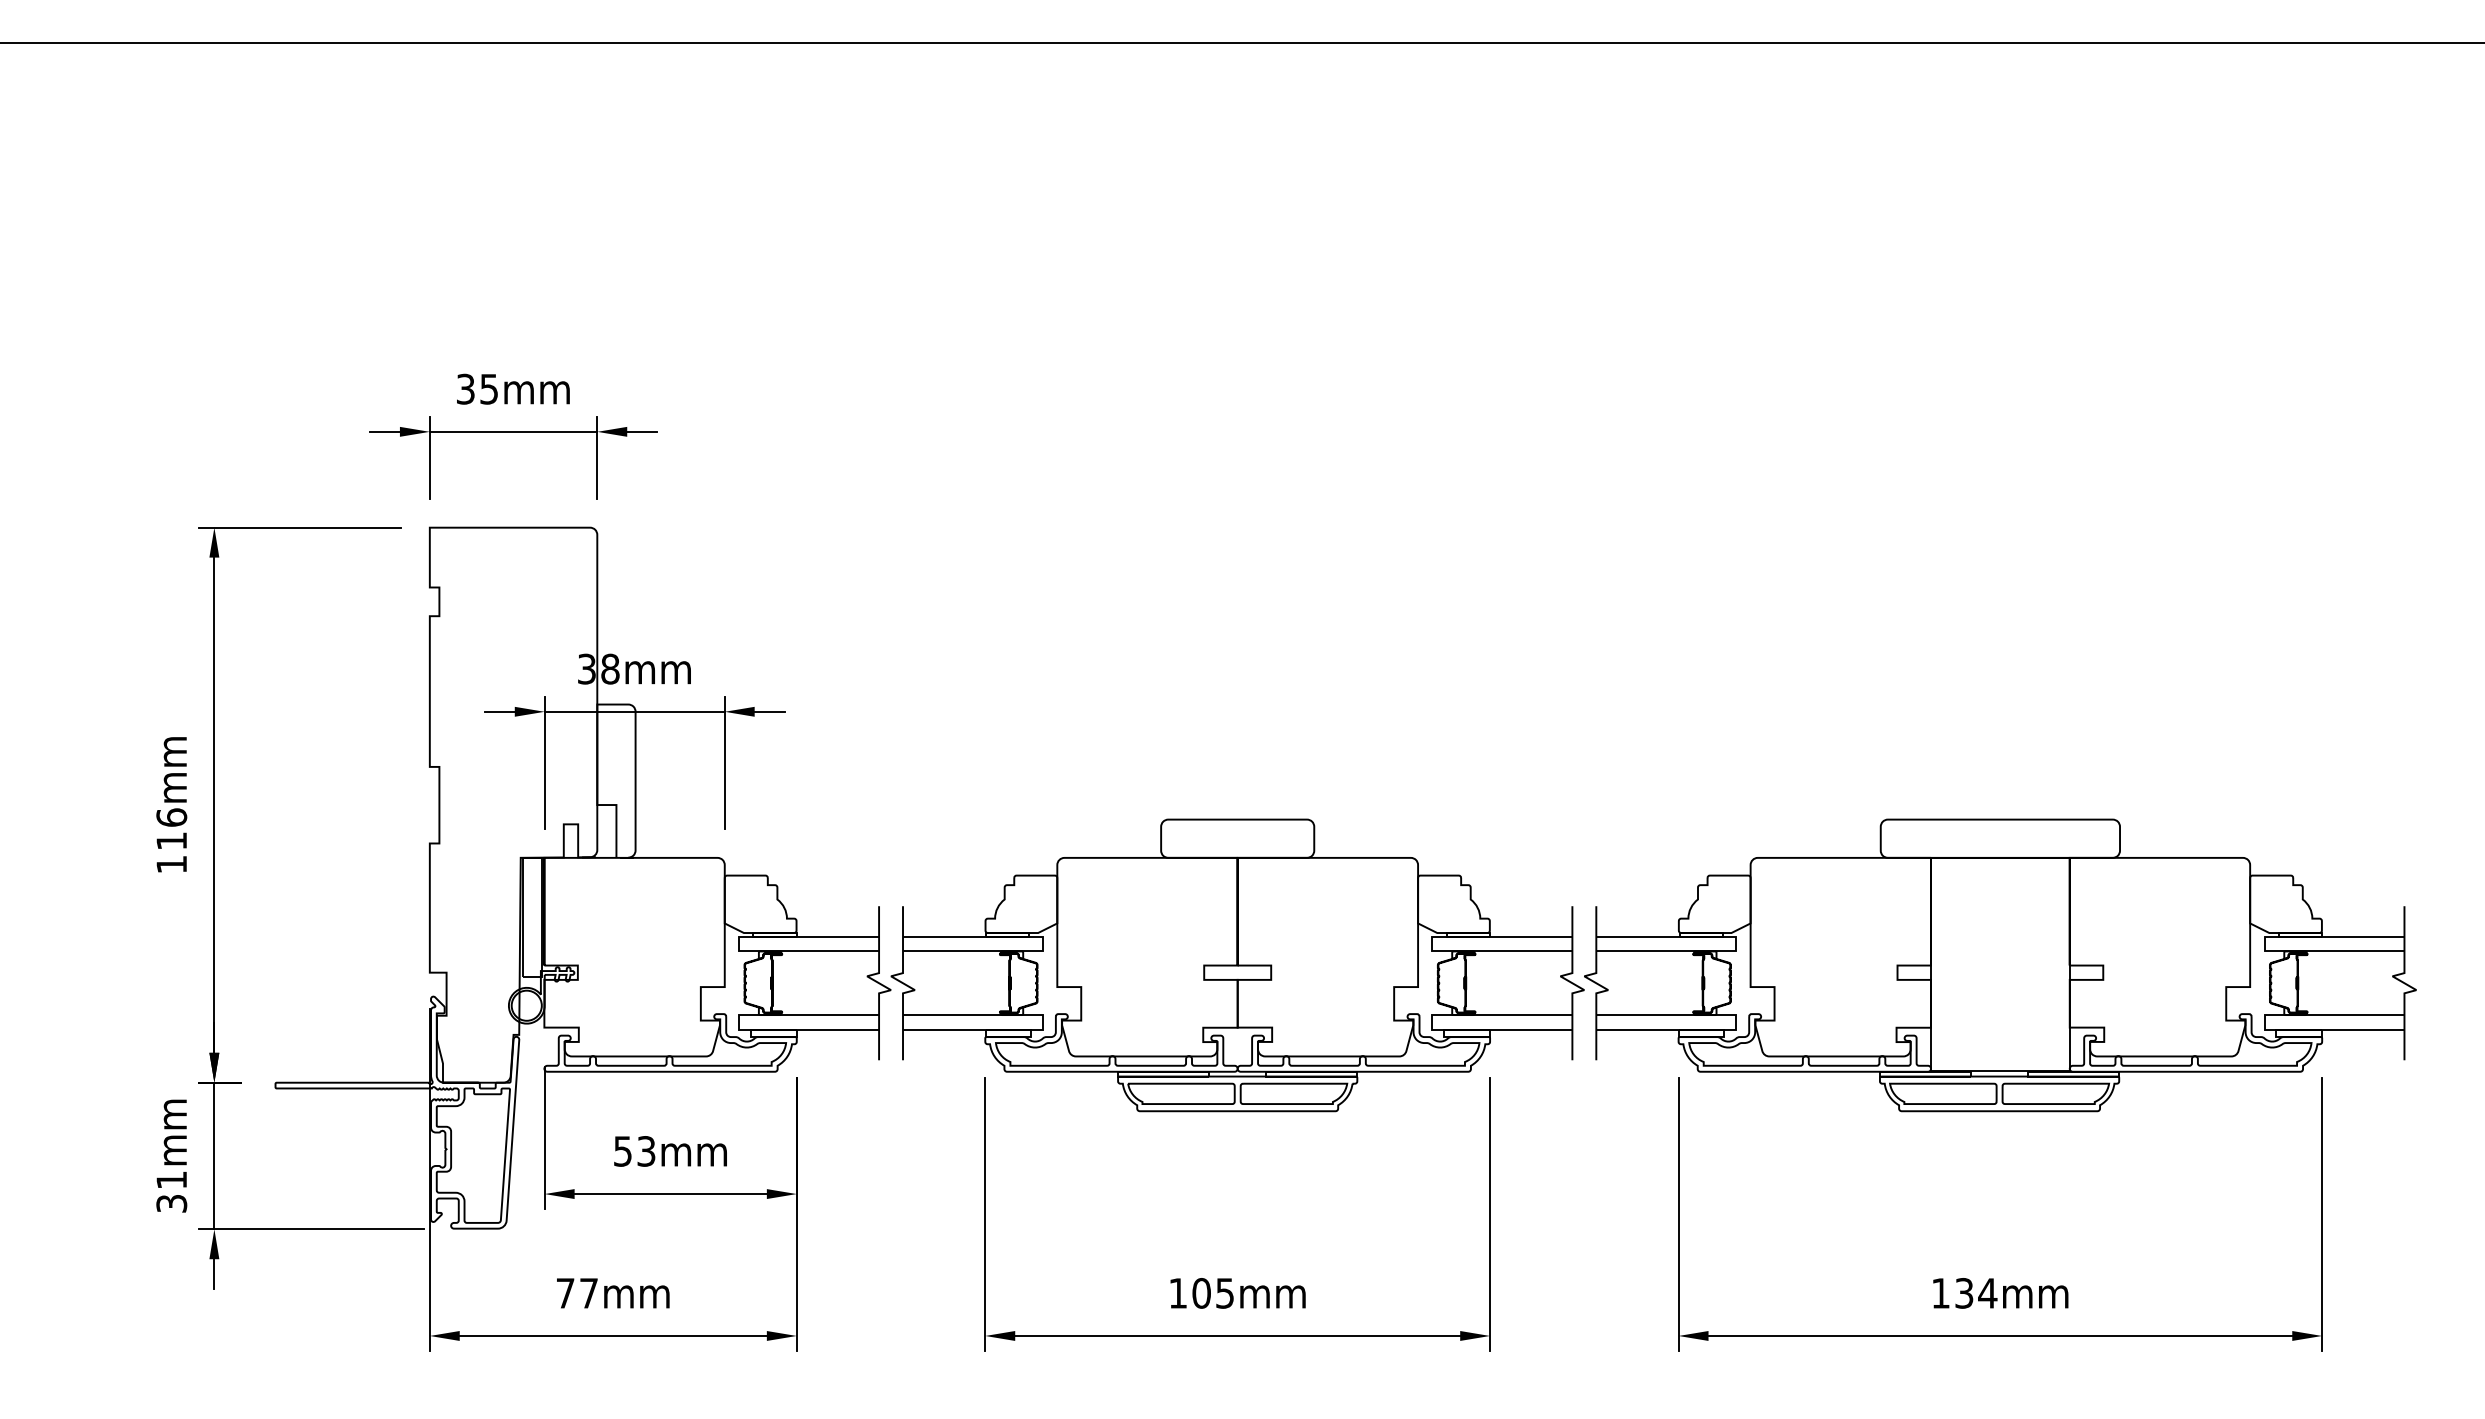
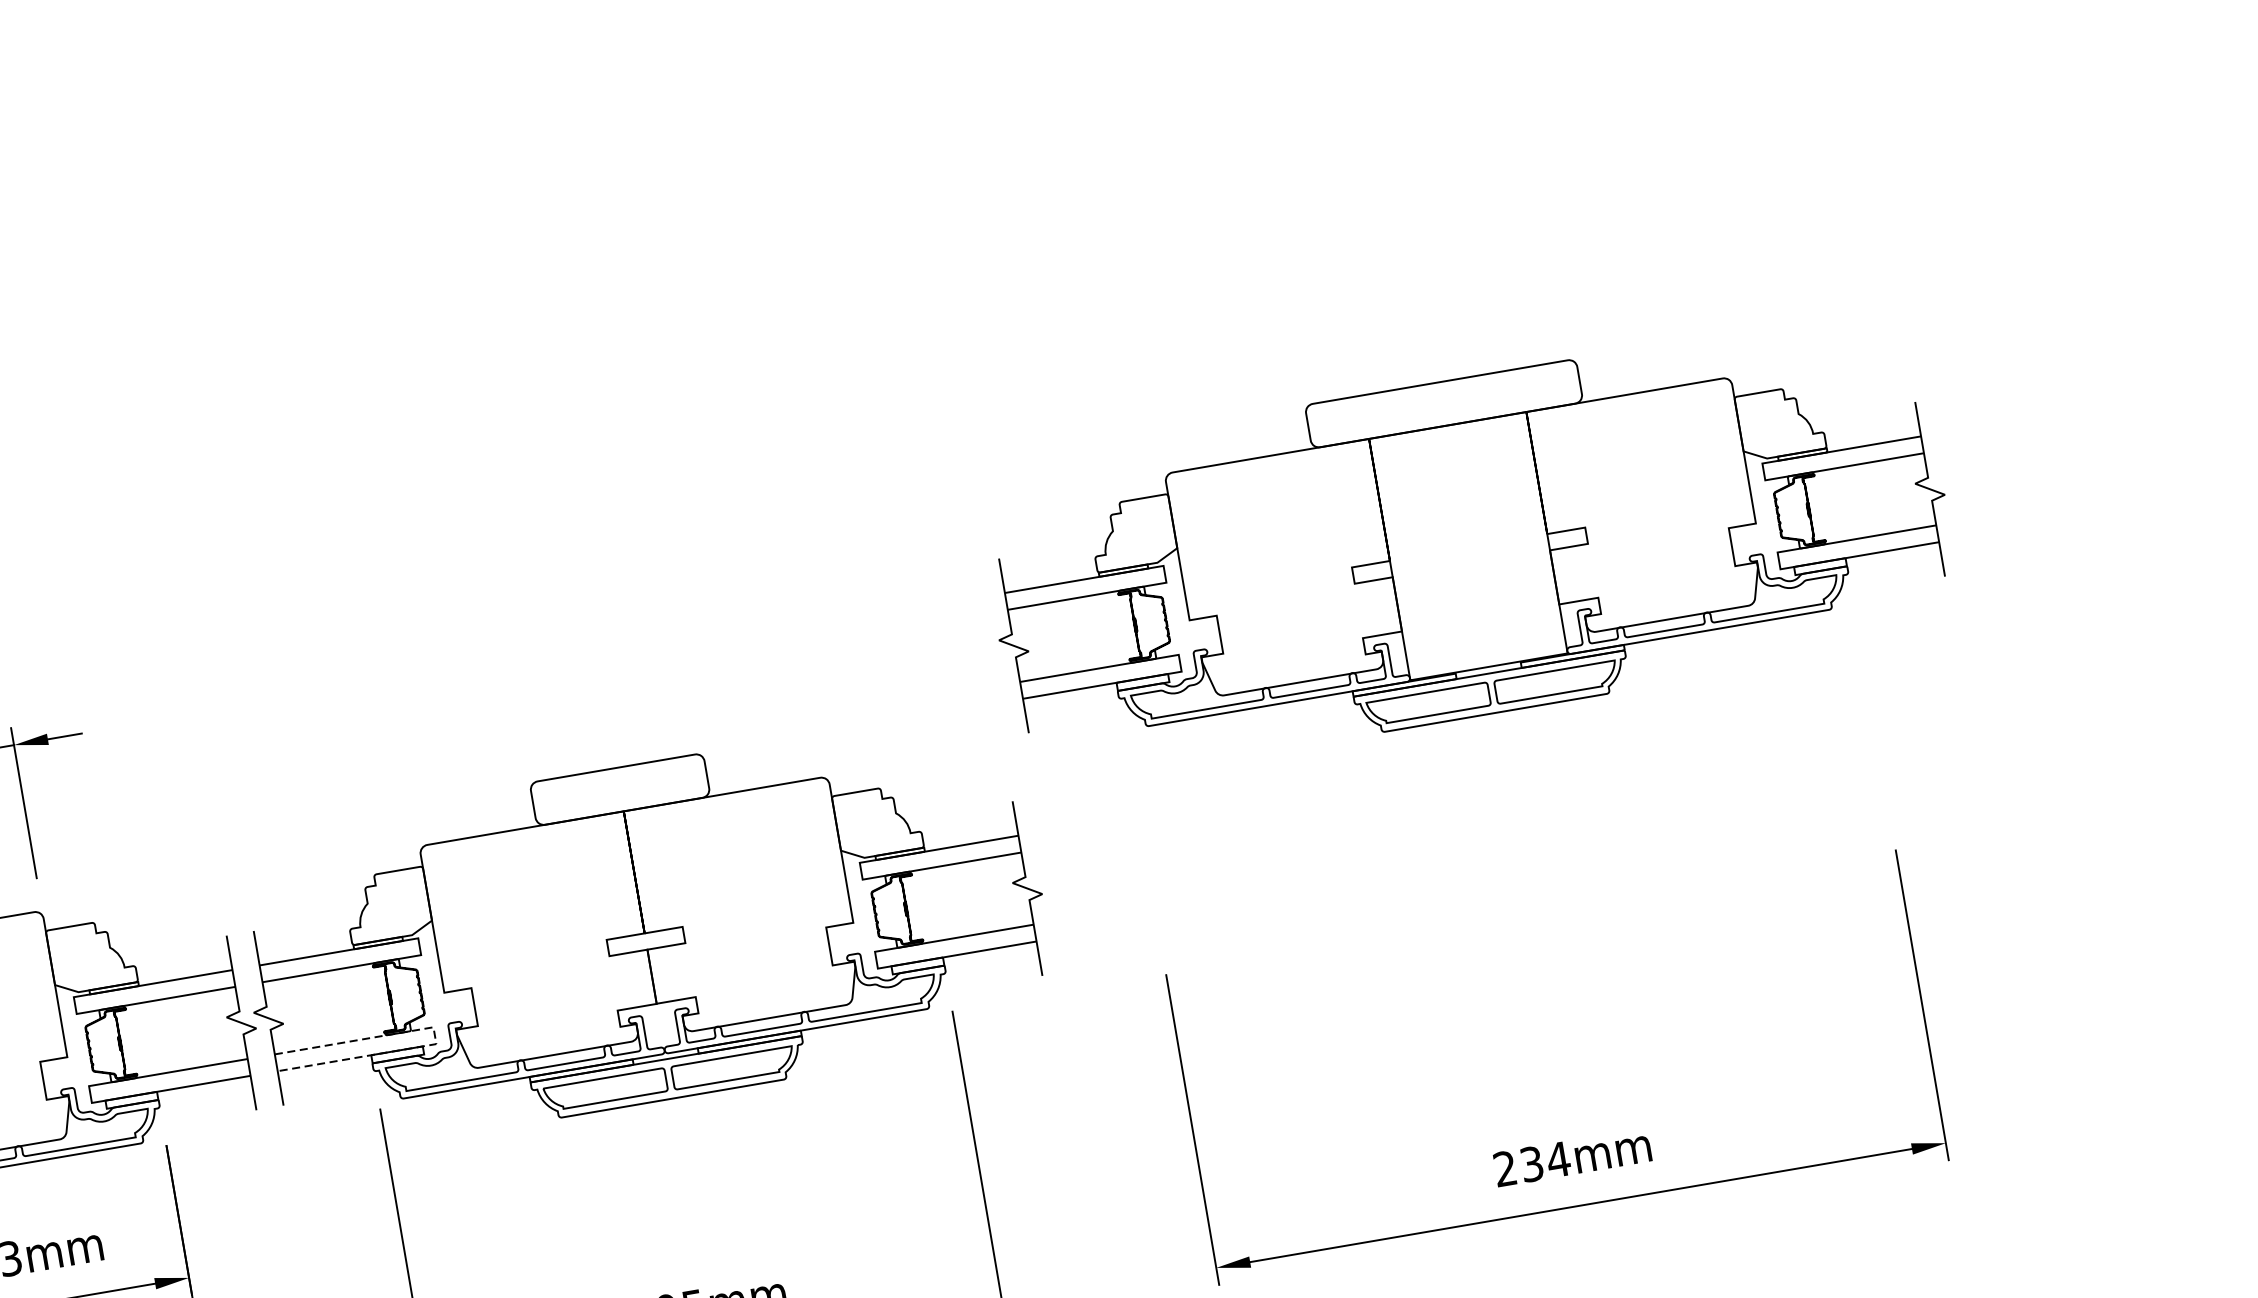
part: (2000, 965) -> (1468, 547), moved
line: (1042, 1022) -> (434, 1035), solid -> dashed
text: (1940, 1293) -> (1504, 1169), 134mm -> 234mm

